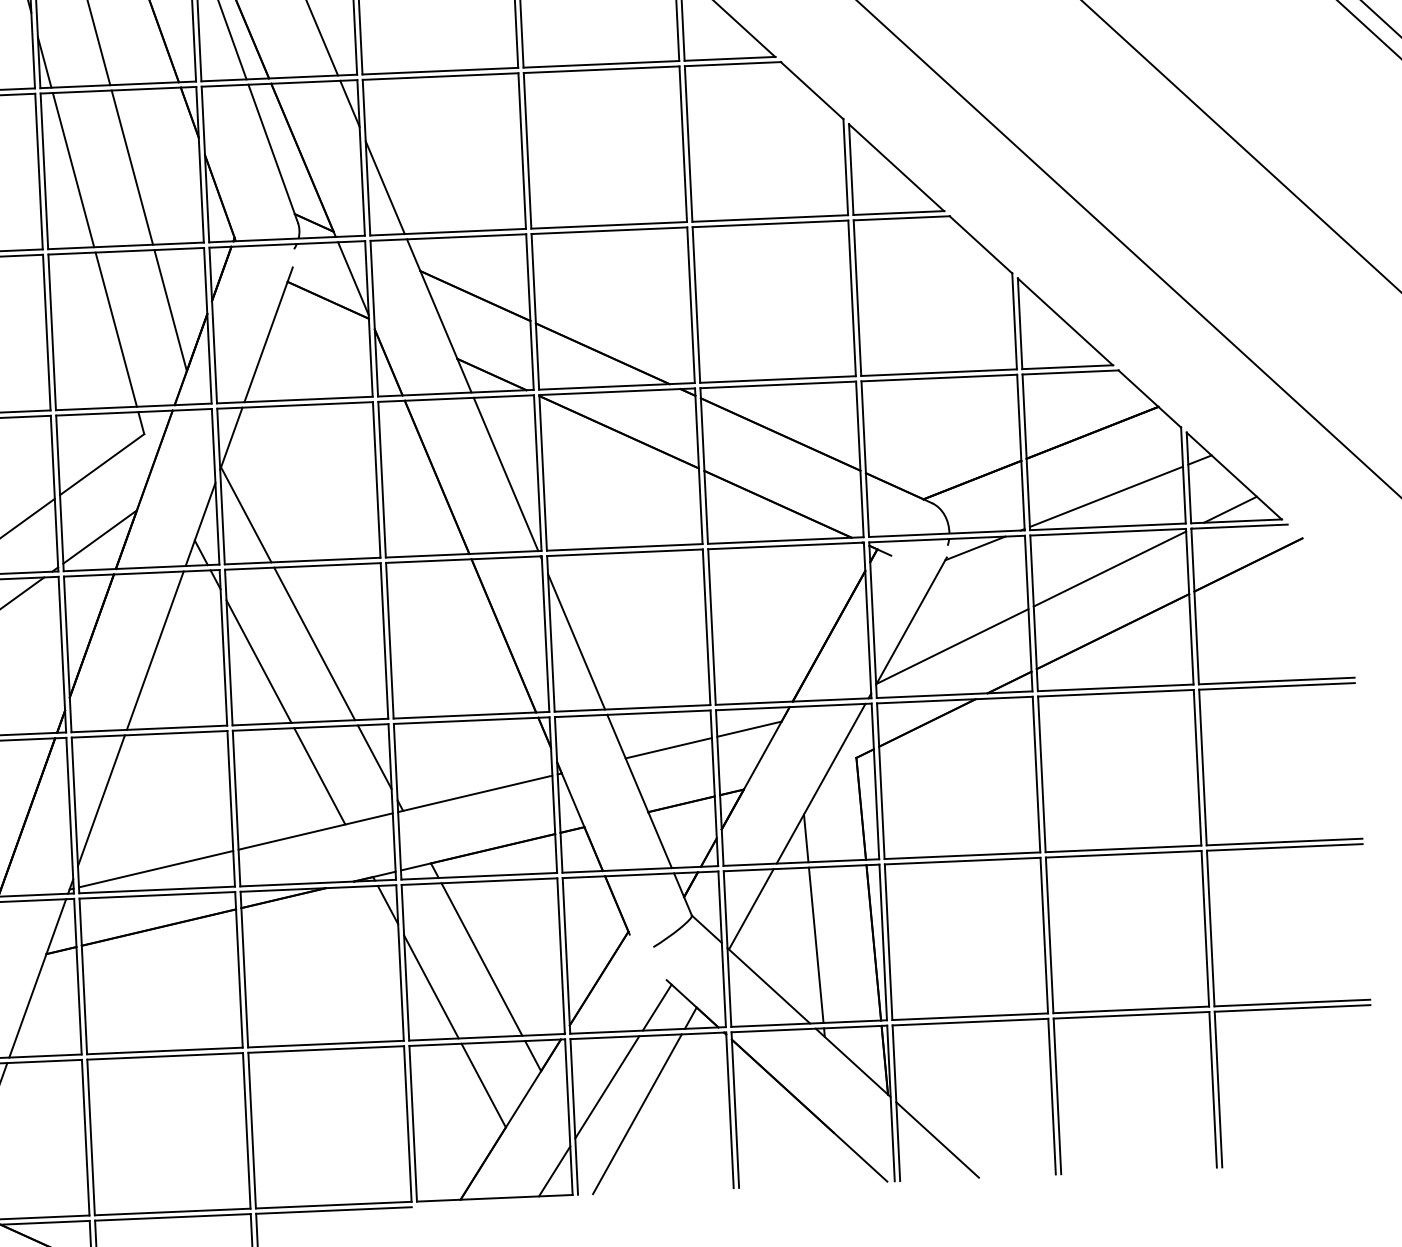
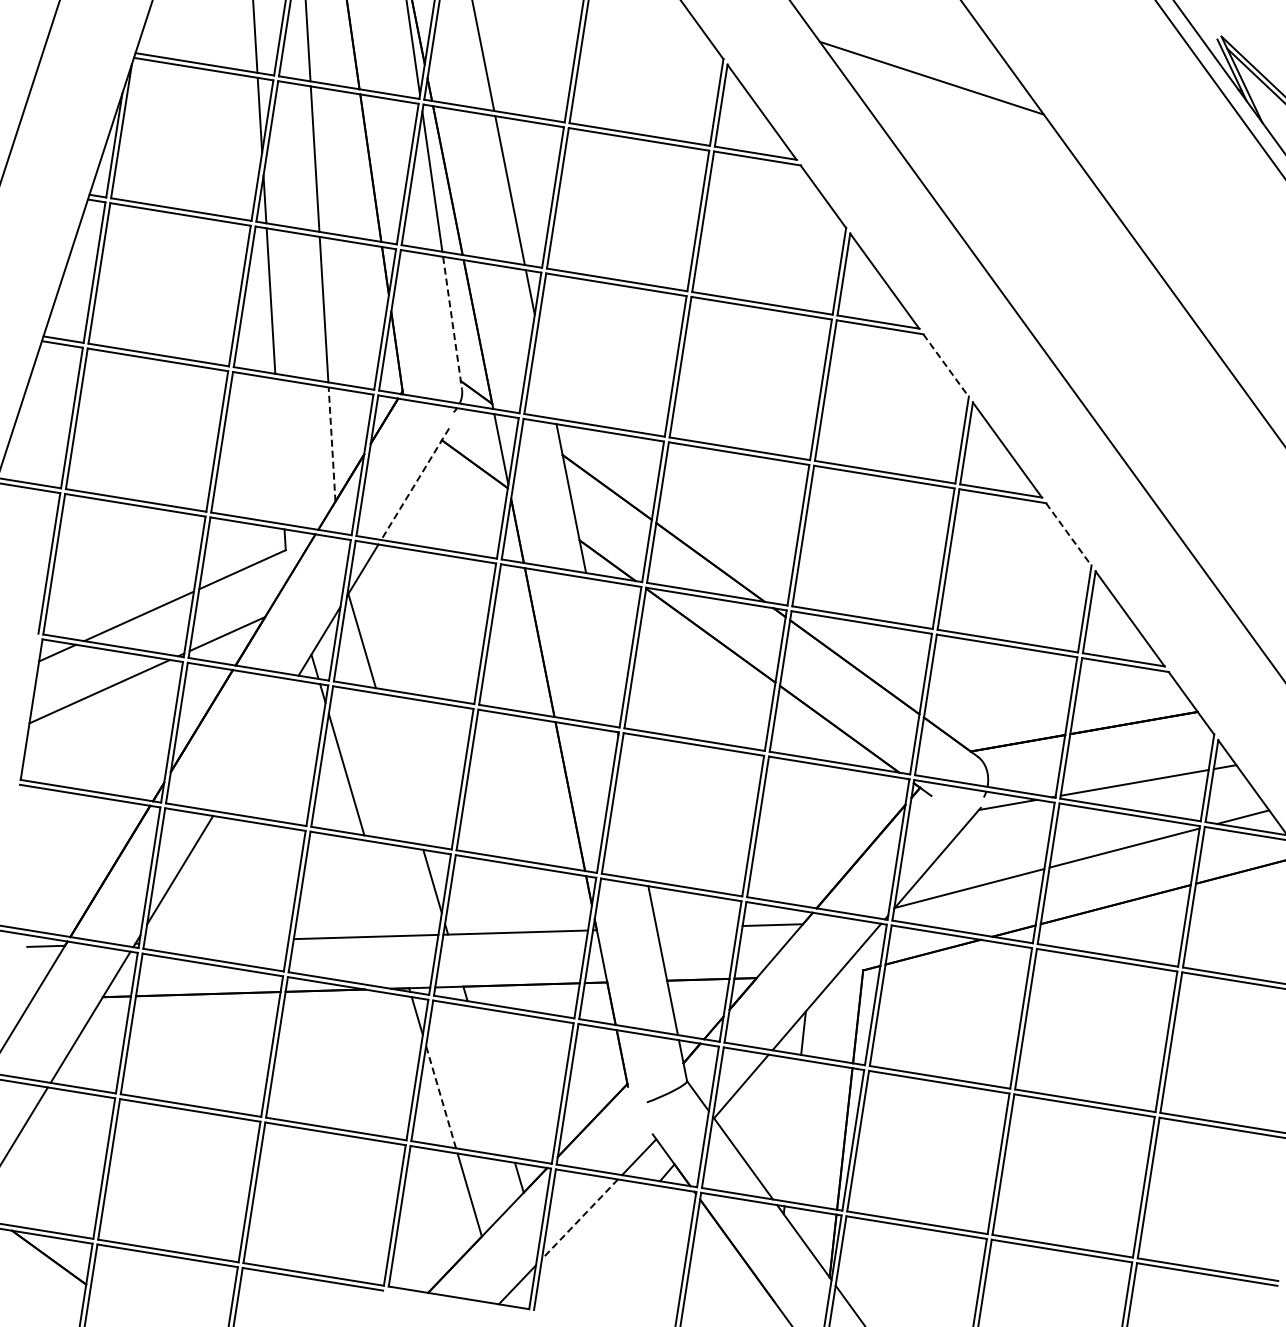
line: (812, 90) -> (946, 365), solid -> dashed
line: (273, 154) -> (452, 323), solid -> dashed
line: (385, 187) -> (546, 373), removed
line: (980, 244) -> (1068, 534), solid -> dashed
line: (171, 310) -> (332, 444), solid -> dashed
line: (115, 329) -> (279, 451), removed
line: (267, 335) -> (414, 484), solid -> dashed
line: (505, 474) -> (601, 652), removed
line: (576, 642) -> (634, 815), removed
line: (314, 643) -> (399, 768), removed
line: (154, 650) -> (255, 745), removed
line: (668, 748) -> (696, 927), removed
line: (319, 776) -> (379, 888), removed
line: (156, 869) -> (216, 941), removed
line: (815, 945) -> (792, 1130), removed
line: (482, 958) -> (491, 1081), removed
line: (430, 986) -> (440, 1096), solid -> dashed
line: (606, 1087) -> (579, 1219), solid -> dashed
line: (636, 1113) -> (601, 1248), removed

